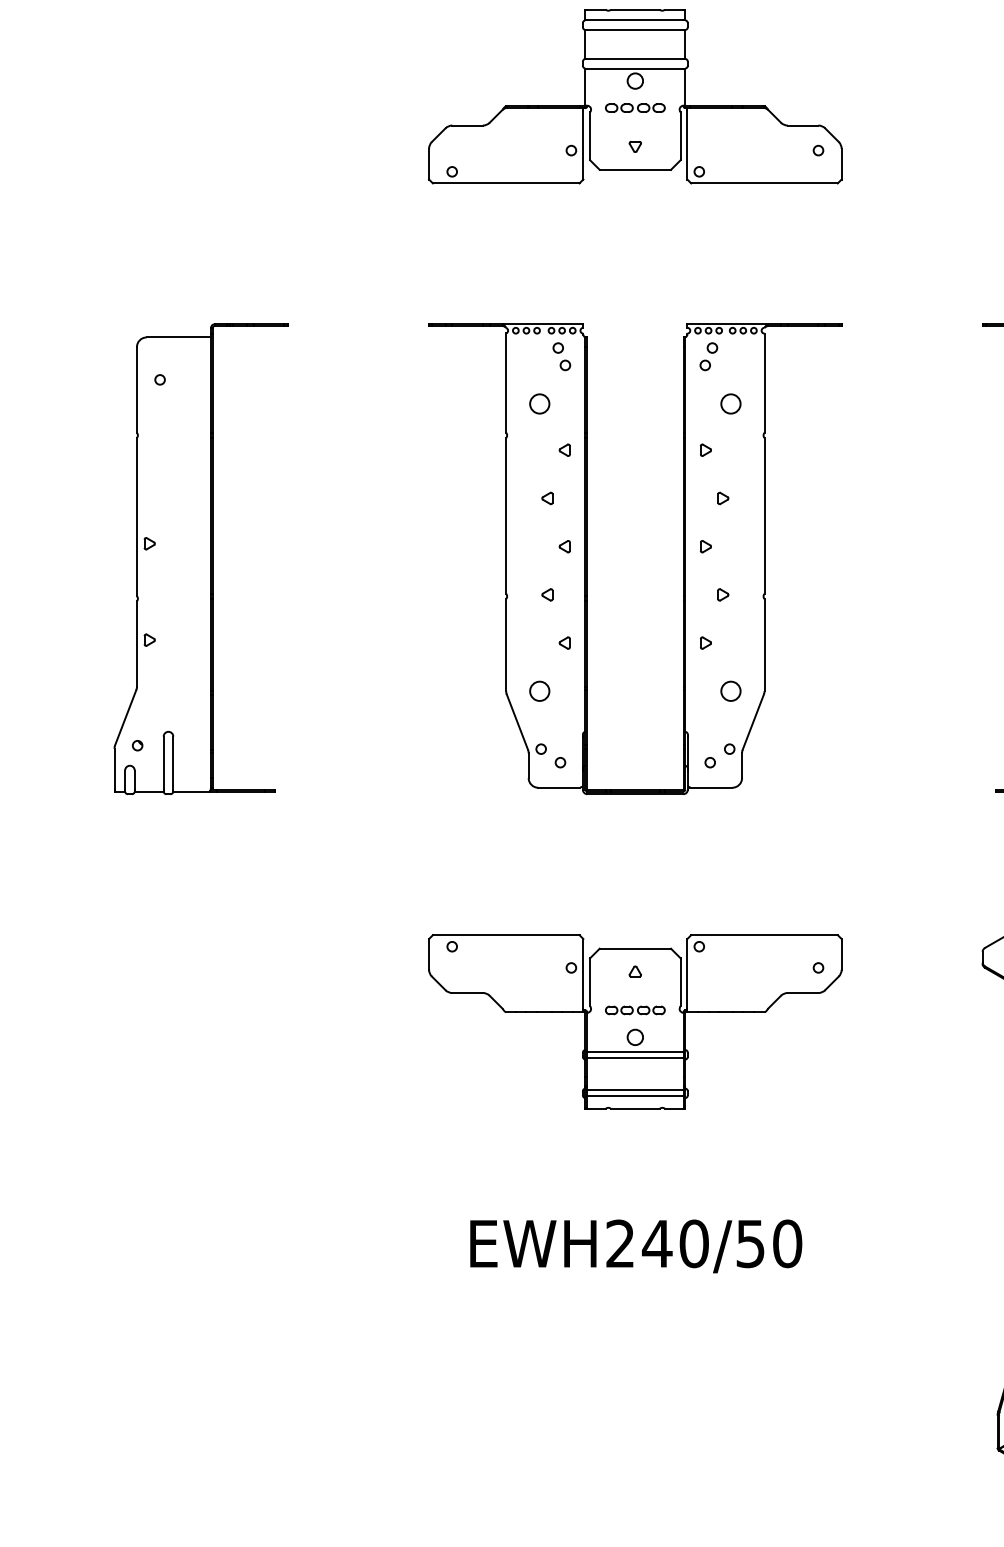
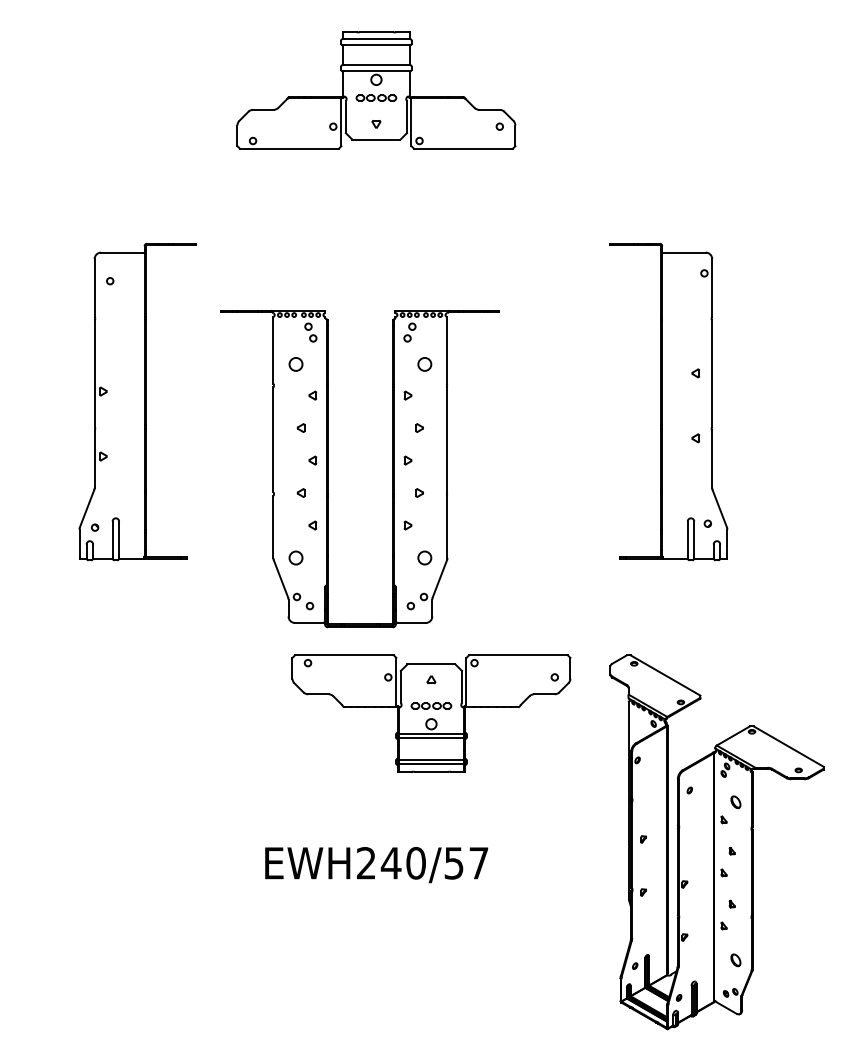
part: (200, 558) -> (137, 401), moved
part: (587, 559) -> (328, 469), moved
part: (635, 1021) -> (431, 713), moved
text: (786, 1244) -> (478, 863), EWH240/50 -> EWH240/57

